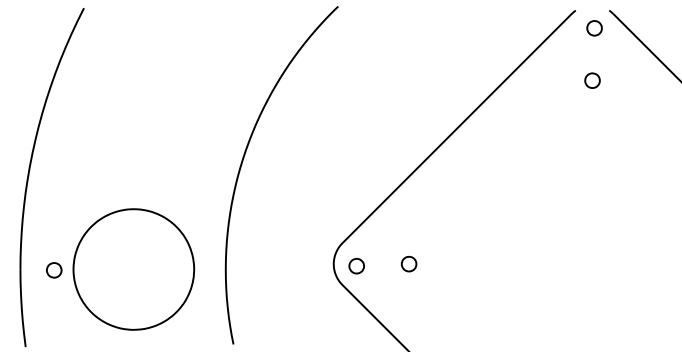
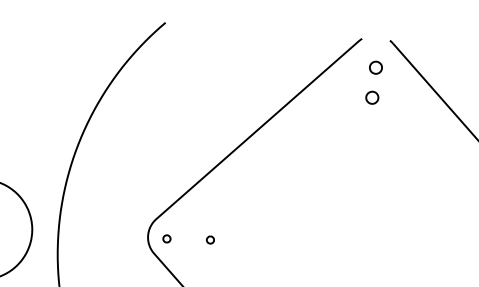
part: (594, 28) -> (375, 67), moved
part: (408, 264) -> (210, 240), size x0.6
part: (356, 266) -> (166, 239), size x0.6

